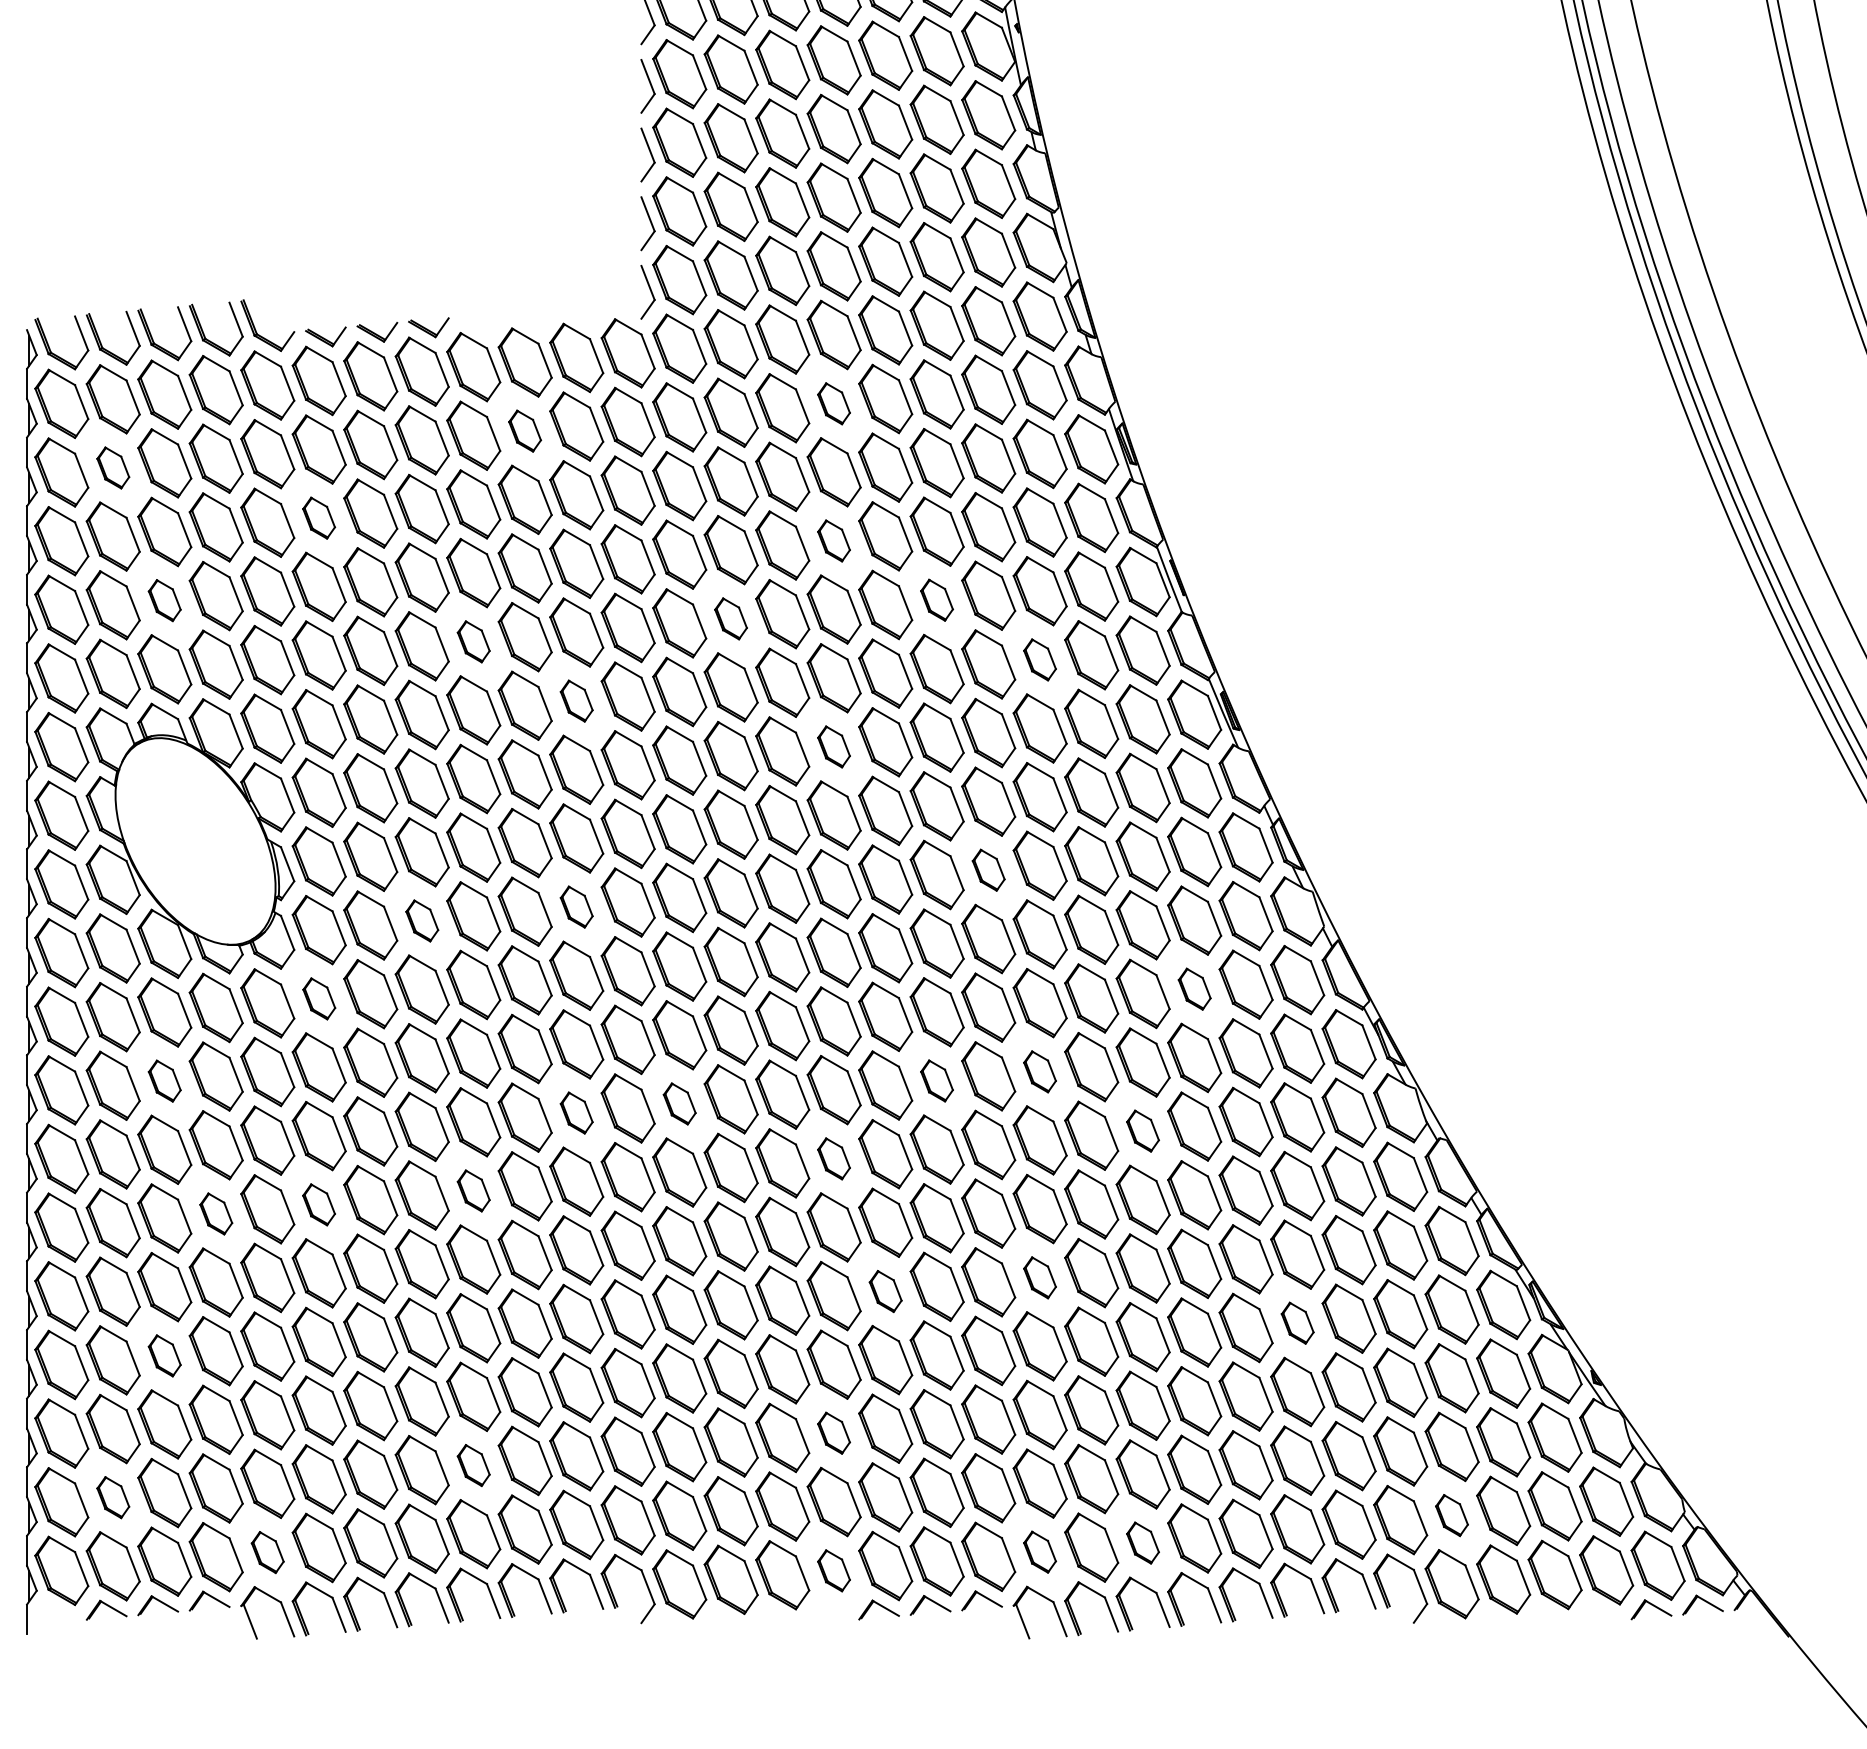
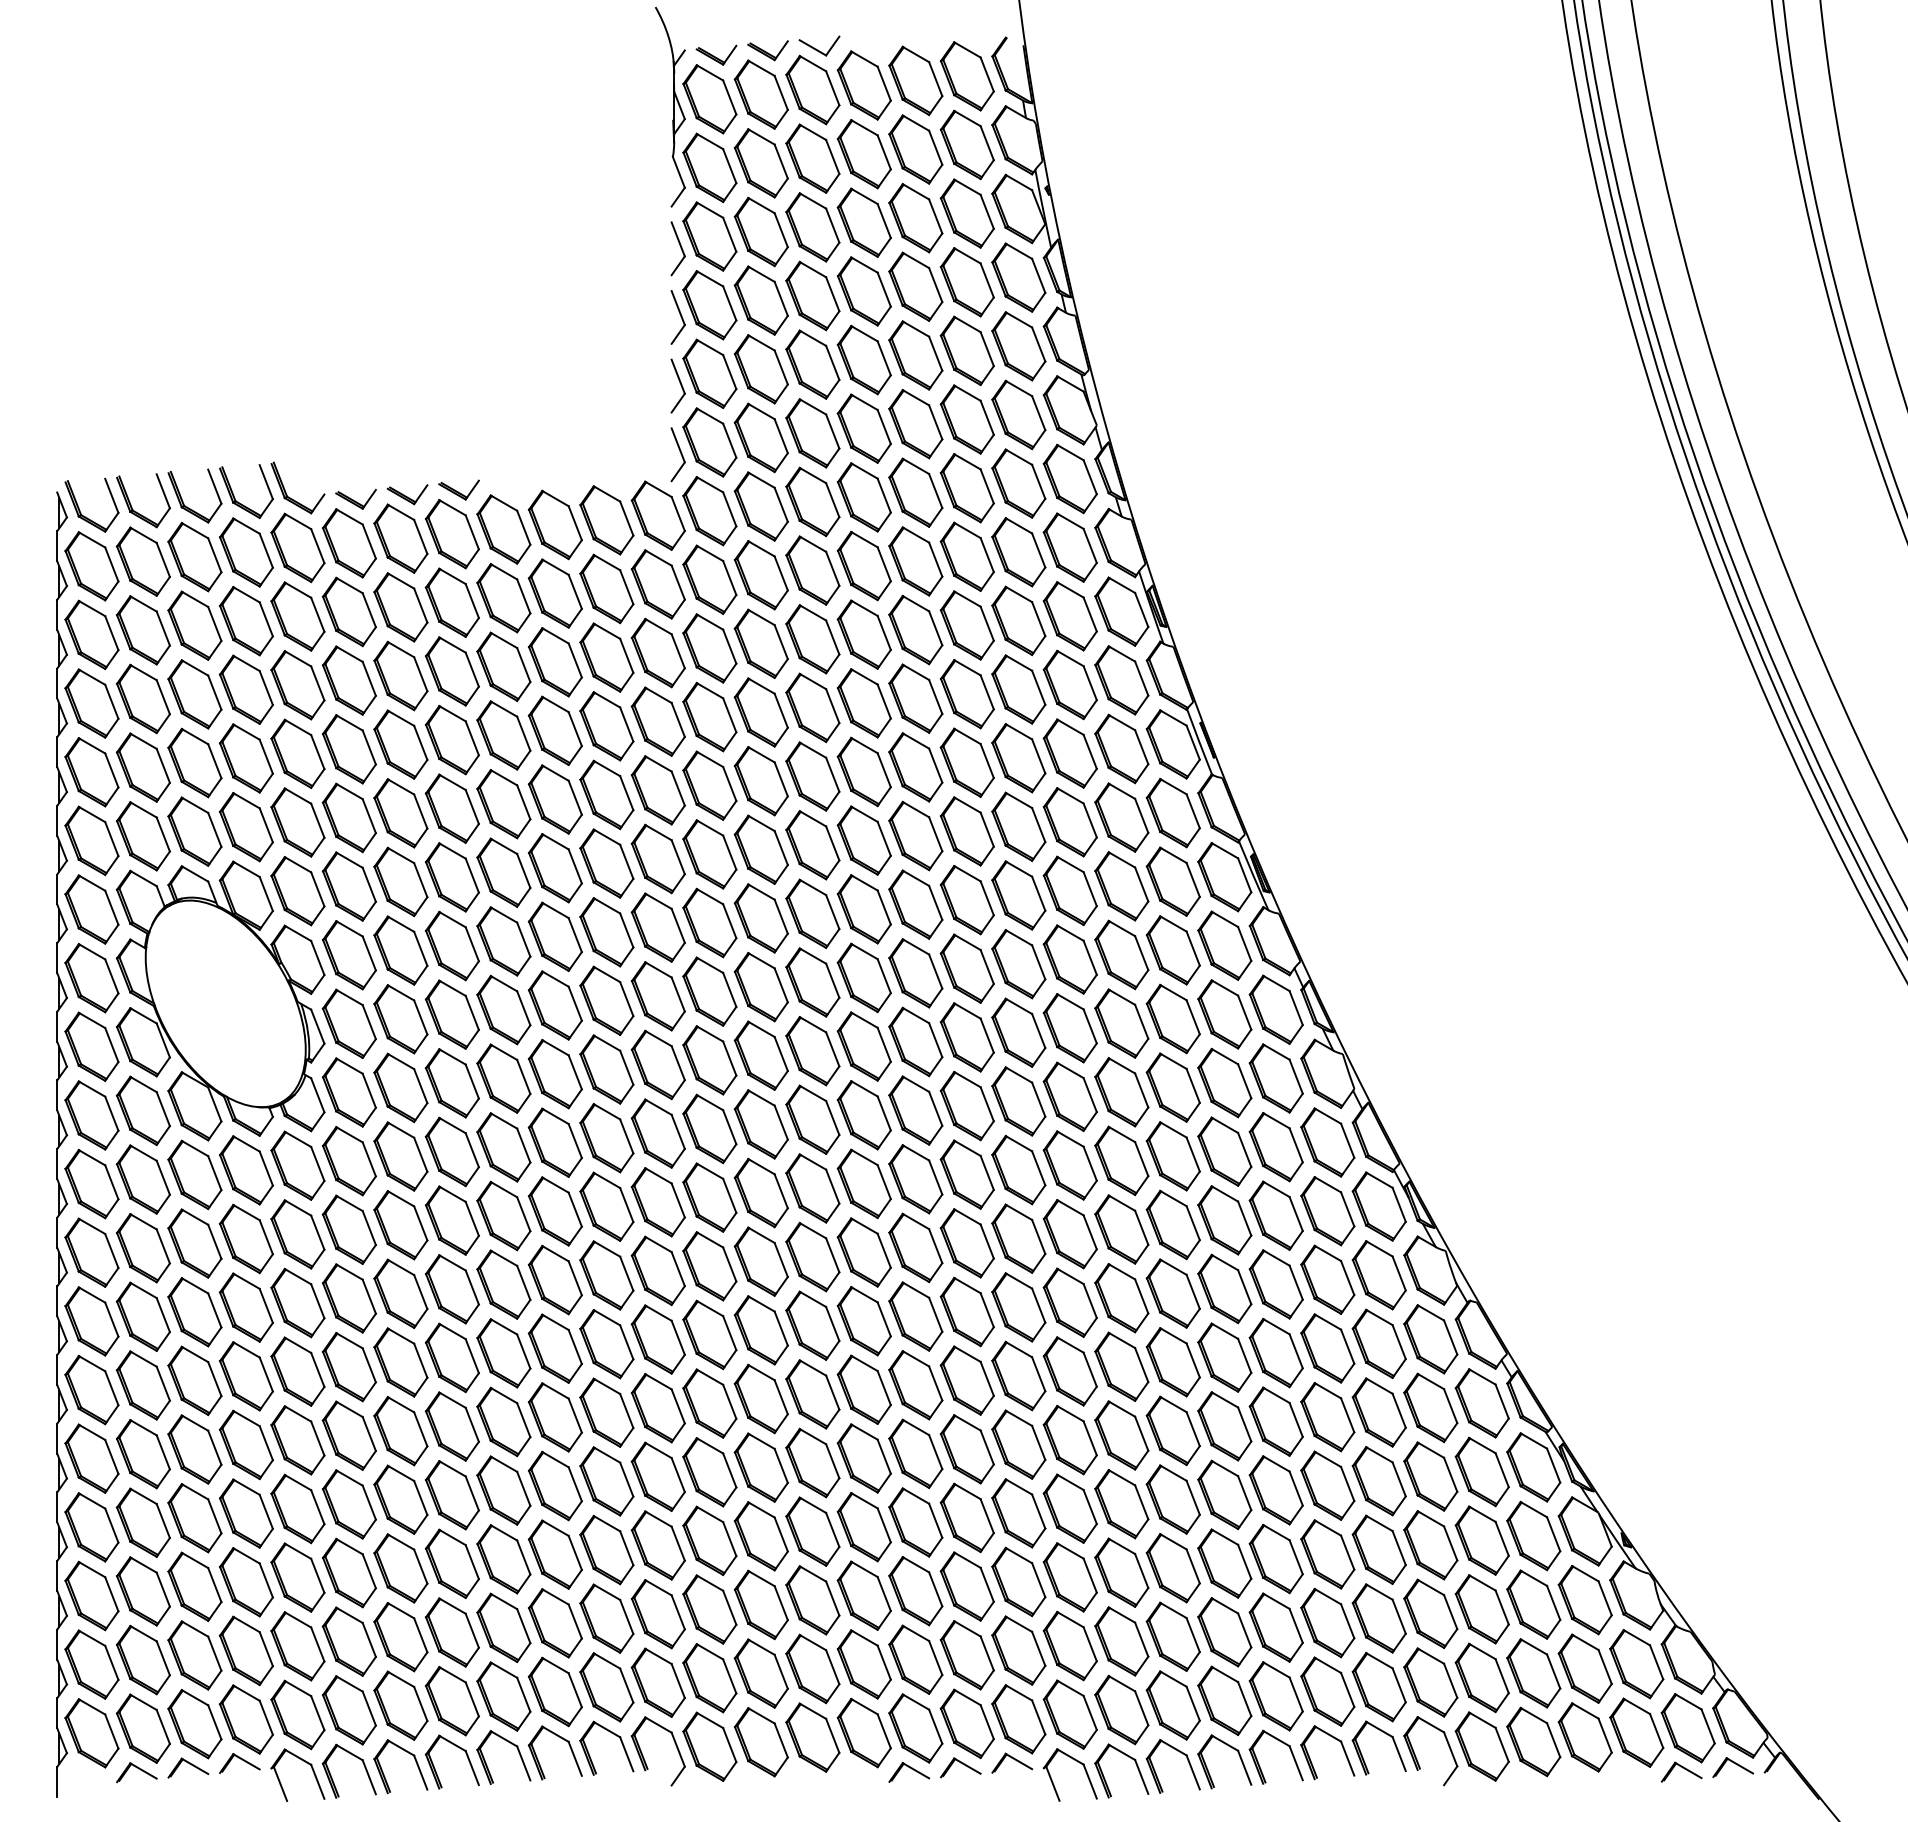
part: (833, 404) -> (863, 566), size x1.67
part: (524, 431) -> (554, 593), size x1.67
part: (113, 468) -> (143, 630), size x1.67
part: (318, 518) -> (348, 680), size x1.67
part: (833, 541) -> (863, 703), size x1.67
part: (164, 600) -> (194, 762), size x1.67
part: (936, 600) -> (966, 762), size x1.67
part: (730, 619) -> (760, 781), size x1.67
part: (473, 642) -> (503, 804), size x1.67
part: (1039, 660) -> (1069, 822), size x1.67
part: (576, 701) -> (606, 863), size x1.67
part: (833, 747) -> (863, 909), size x1.67
part: (988, 870) -> (1018, 1032), size x1.67
part: (576, 907) -> (606, 1069), size x1.67
part: (422, 921) -> (452, 1083), size x1.67
part: (1194, 989) -> (1224, 1151), size x1.67
part: (319, 999) -> (349, 1161), size x1.67
part: (1039, 1072) -> (1069, 1234), size x1.67
part: (164, 1081) -> (194, 1243), size x1.67
part: (936, 1081) -> (966, 1243), size x1.67
part: (679, 1104) -> (709, 1266), size x1.67
part: (576, 1113) -> (606, 1275), size x1.67
part: (1142, 1131) -> (1172, 1293), size x1.67
part: (833, 1159) -> (863, 1321), size x1.67
part: (473, 1191) -> (503, 1353), size x1.67
part: (318, 1205) -> (348, 1367), size x1.67
part: (216, 1214) -> (246, 1376), size x1.67
part: (1039, 1278) -> (1069, 1440), size x1.67
part: (885, 1291) -> (915, 1453), size x1.67
part: (1297, 1323) -> (1327, 1485), size x1.67
part: (164, 1356) -> (194, 1518), size x1.67
part: (833, 1433) -> (863, 1595), size x1.67
part: (473, 1465) -> (503, 1627), size x1.67
part: (113, 1497) -> (143, 1659), size x1.67
part: (1451, 1515) -> (1481, 1677), size x1.67
part: (1142, 1543) -> (1172, 1705), size x1.67
part: (267, 1552) -> (297, 1714), size x1.67
part: (1039, 1552) -> (1069, 1714), size x1.67
part: (833, 1571) -> (863, 1733), size x1.67

